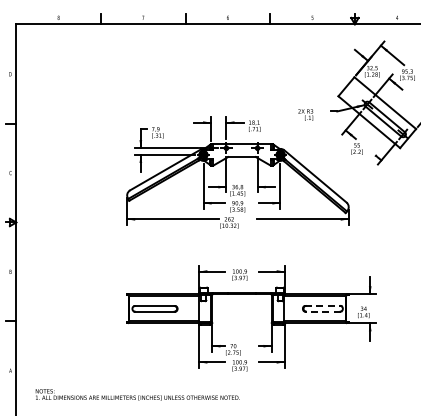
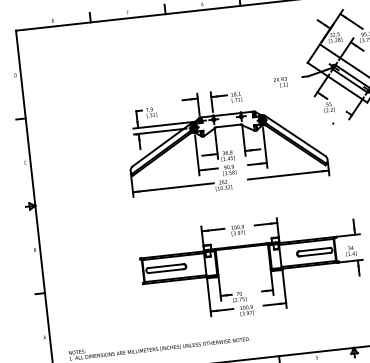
line: (322, 305) -> (314, 249), dashed -> solid
line: (322, 311) -> (314, 254), dashed -> solid

